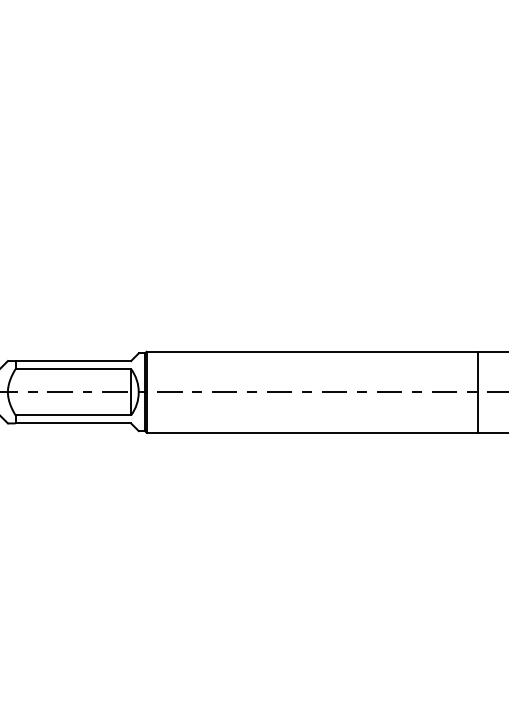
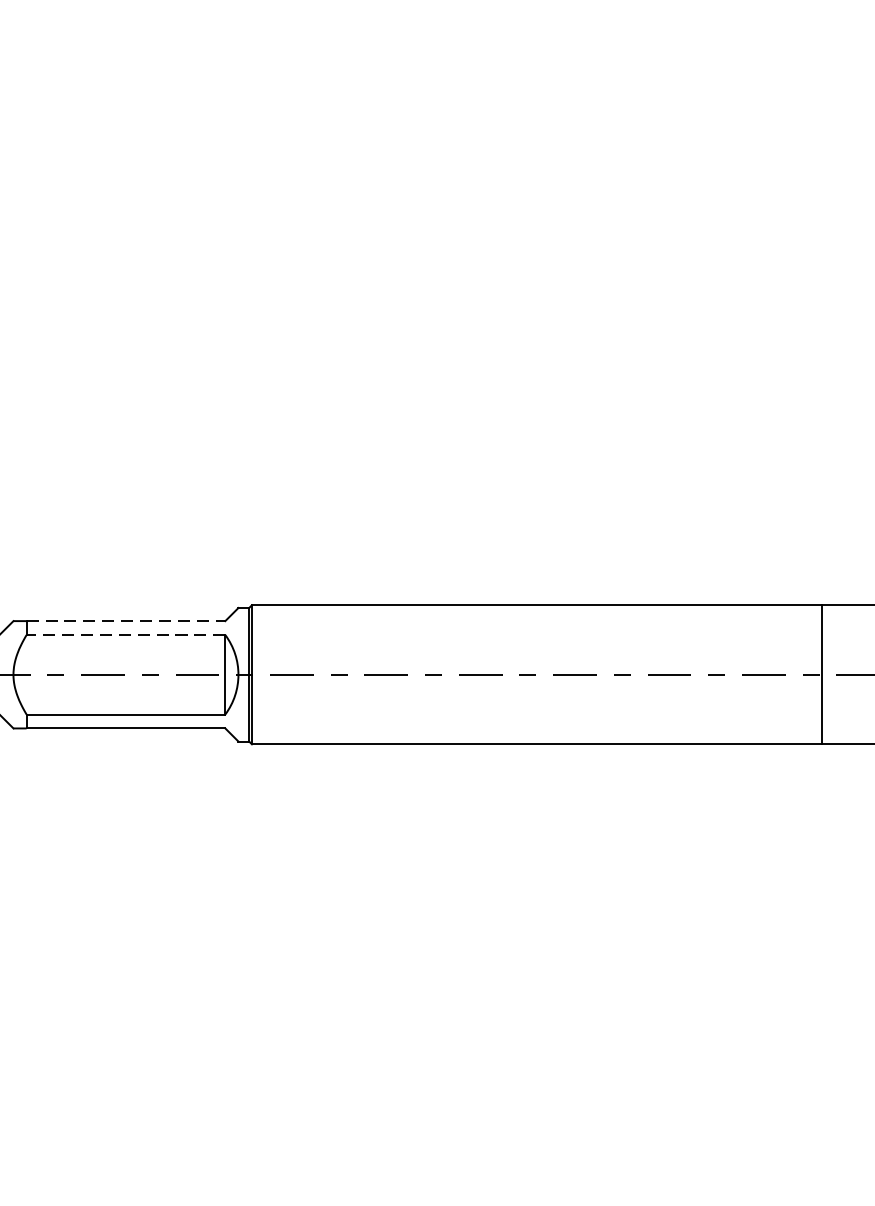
line: (73, 361) -> (126, 621), solid -> dashed
line: (73, 369) -> (126, 635), solid -> dashed

